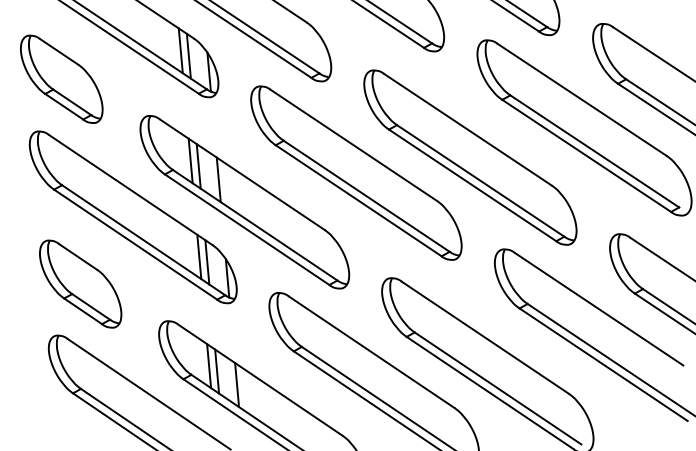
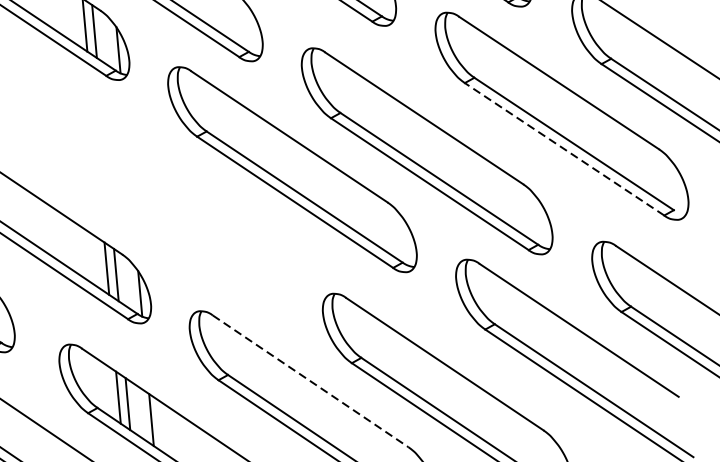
line: (586, 155) -> (564, 148), solid -> dashed
part: (244, 202) -> (160, 204), removed
line: (371, 352) -> (310, 381), solid -> dashed

